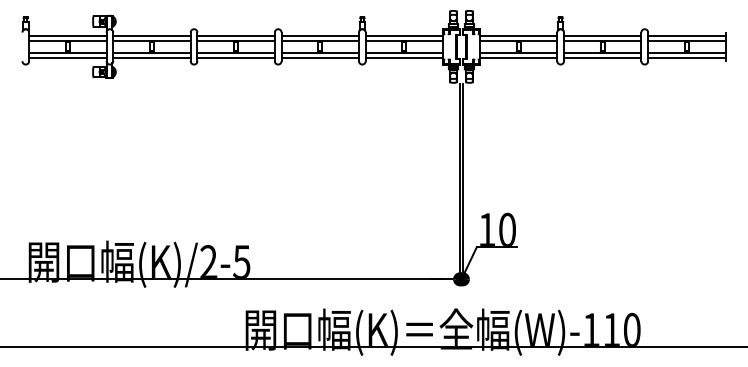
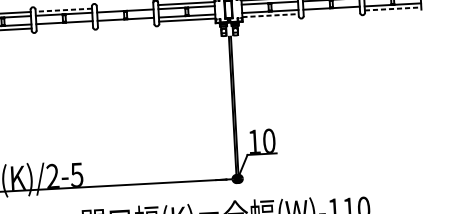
line: (236, 35) -> (64, 10), solid -> dashed
line: (319, 35) -> (124, 6), removed
line: (235, 58) -> (64, 26), removed
line: (319, 58) -> (125, 23), removed
line: (518, 58) -> (270, 15), solid -> dashed
line: (602, 58) -> (331, 12), removed
line: (686, 58) -> (392, 9), solid -> dashed

